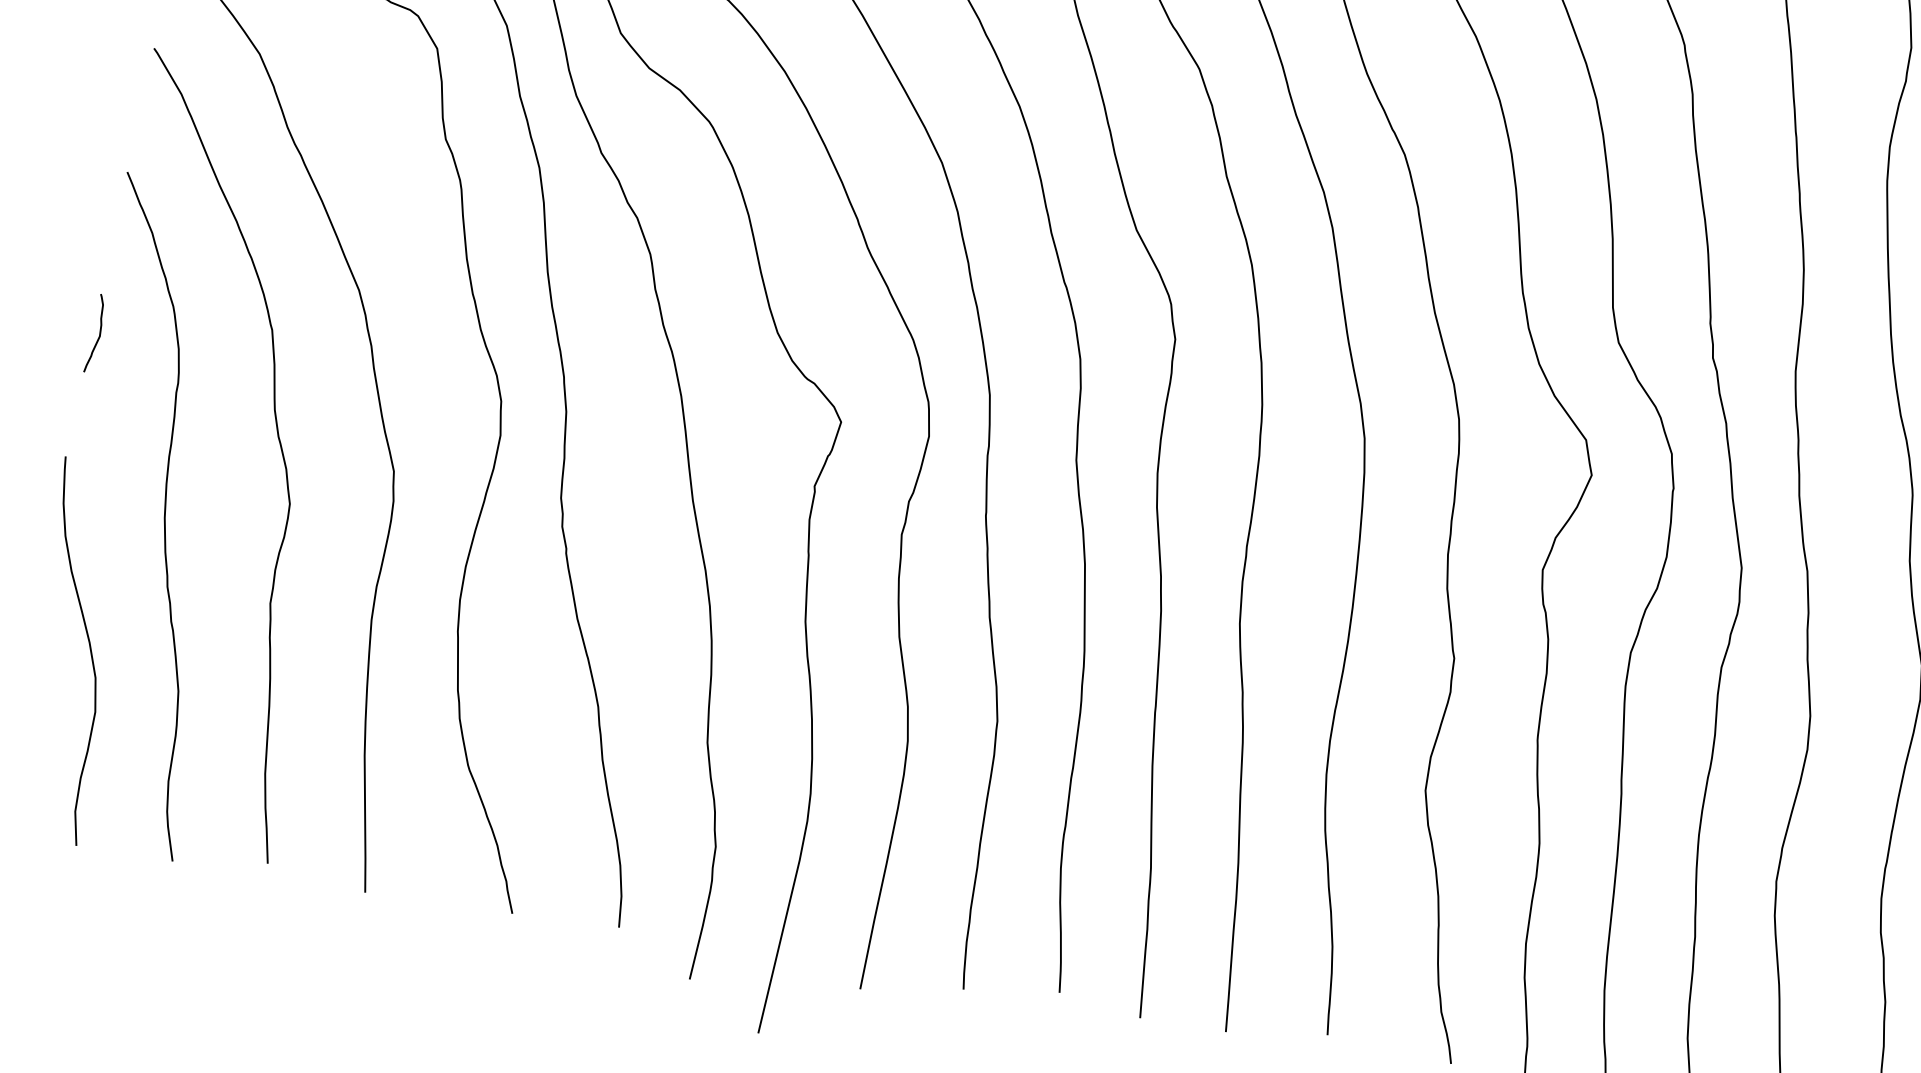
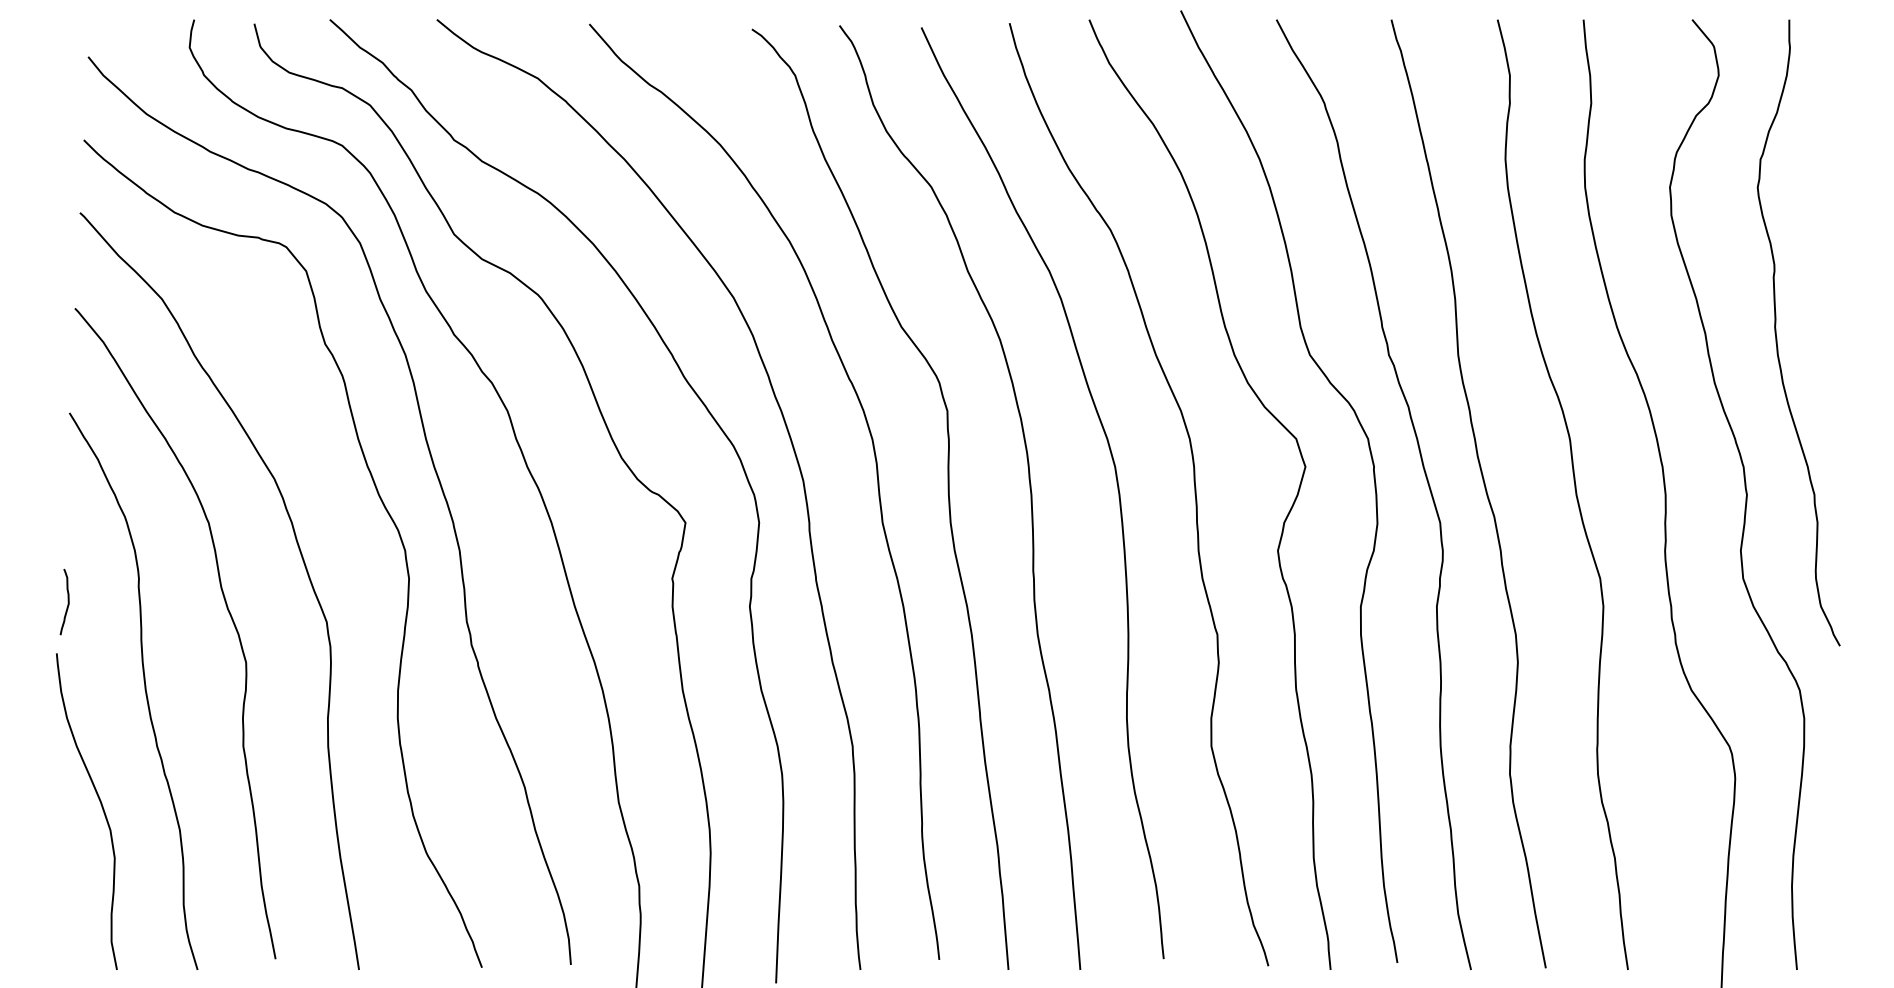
curve: (98, 333) -> (67, 601), moved

